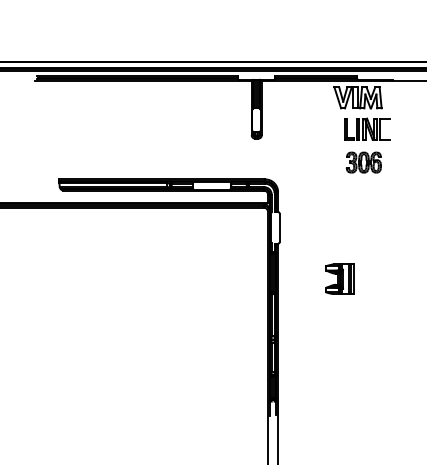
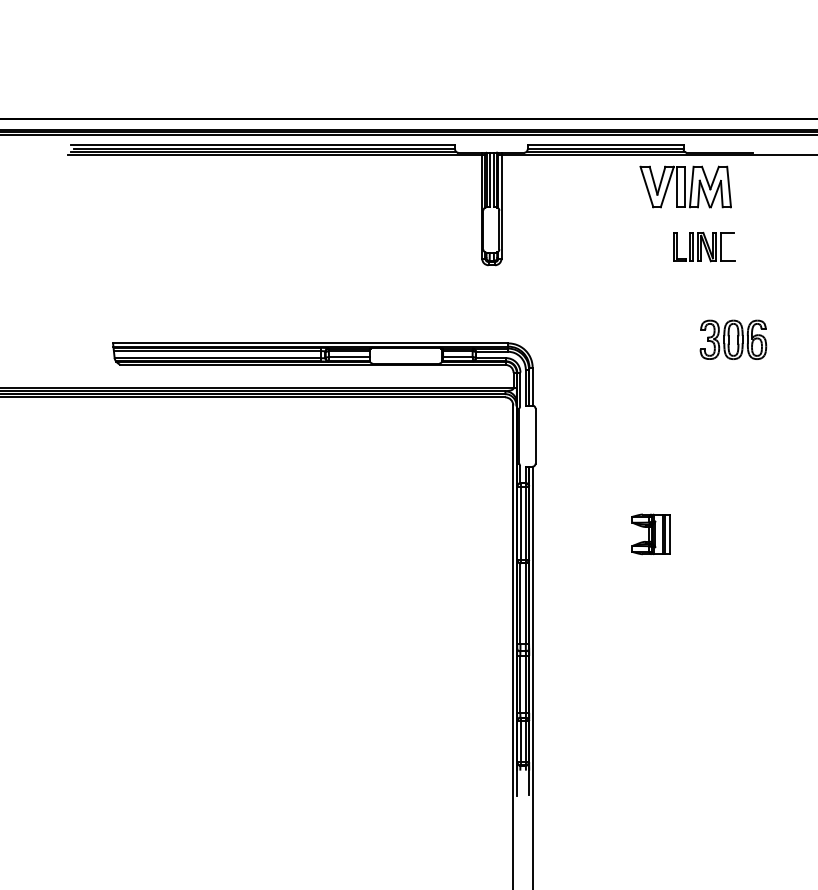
part: (367, 128) -> (703, 245), size x0.7
part: (363, 162) -> (732, 339), moved
part: (339, 278) -> (650, 533), size x0.7

